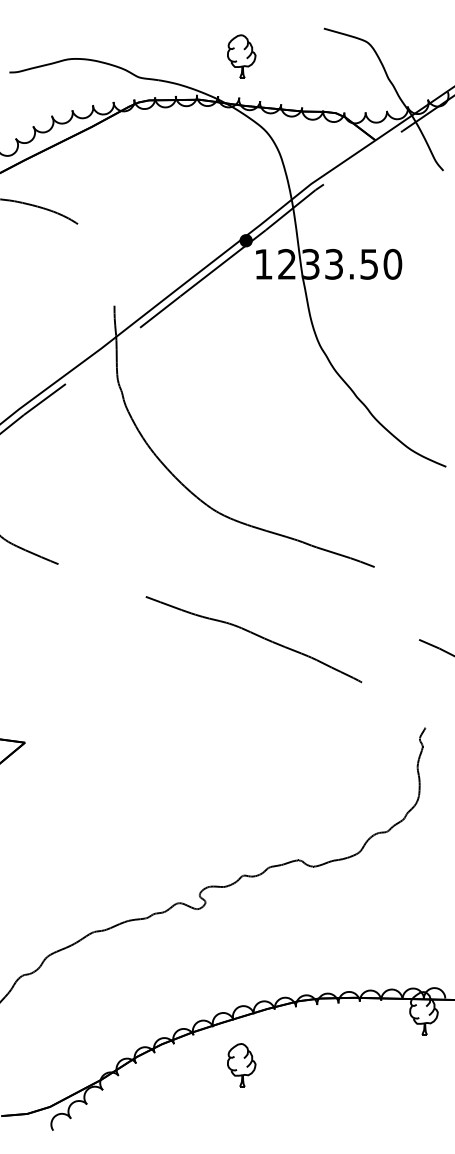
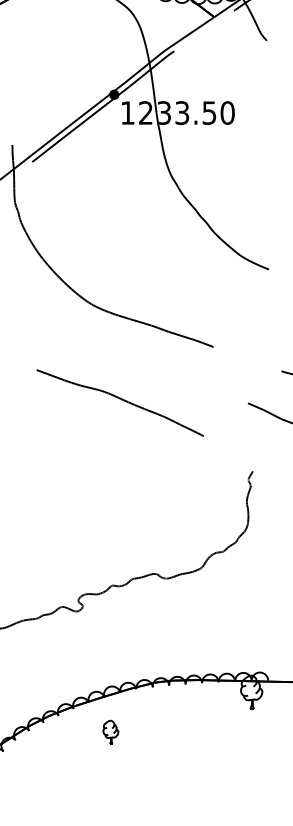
part: (241, 1065) -> (110, 732), size x0.7

